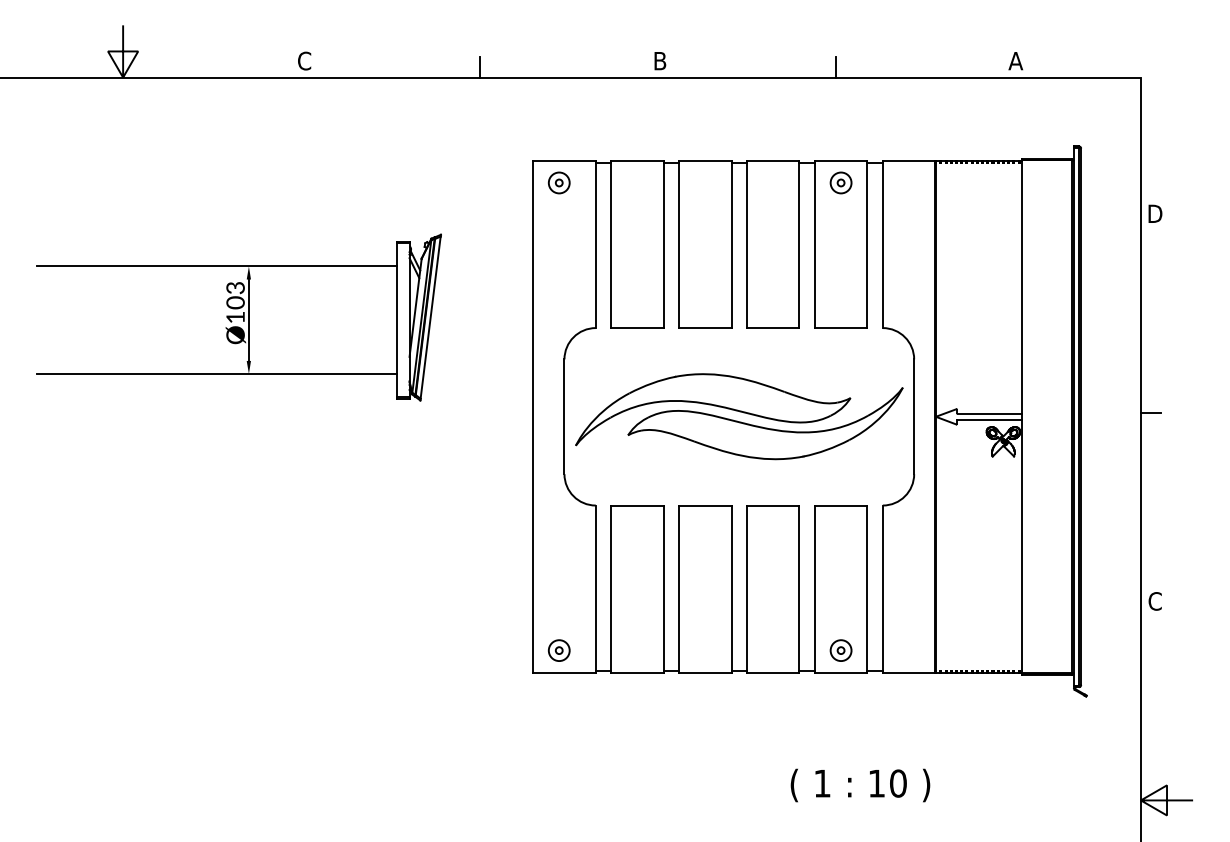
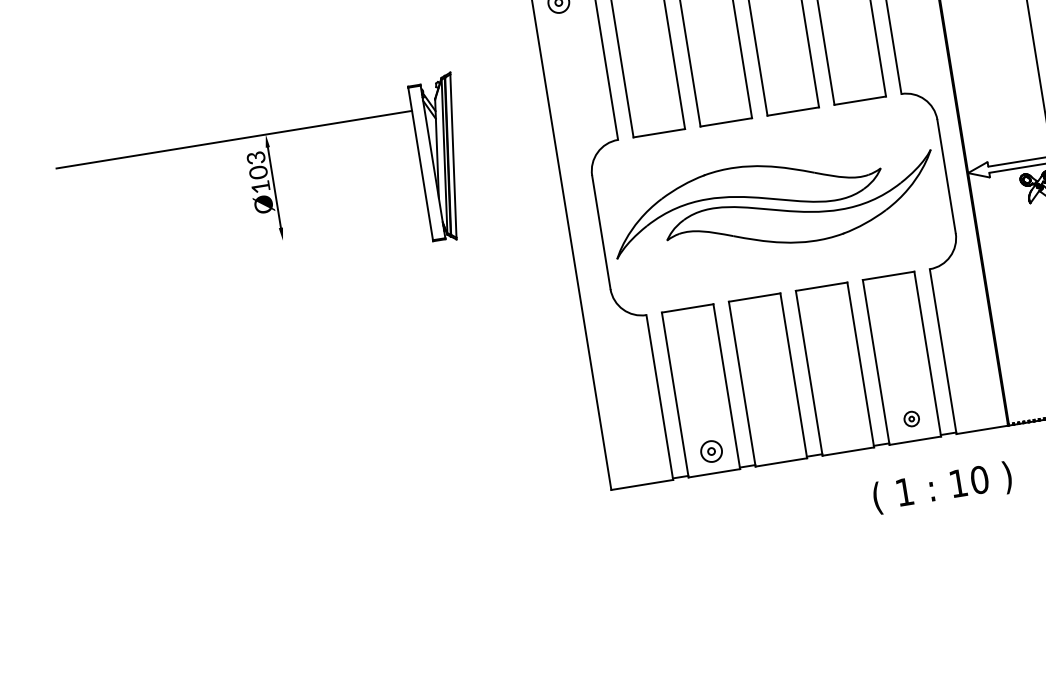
line: (216, 374) -> (251, 246), removed
part: (558, 650) -> (710, 451), moved
part: (840, 650) -> (911, 419), size x0.7
text: (860, 785) -> (942, 487), moved

